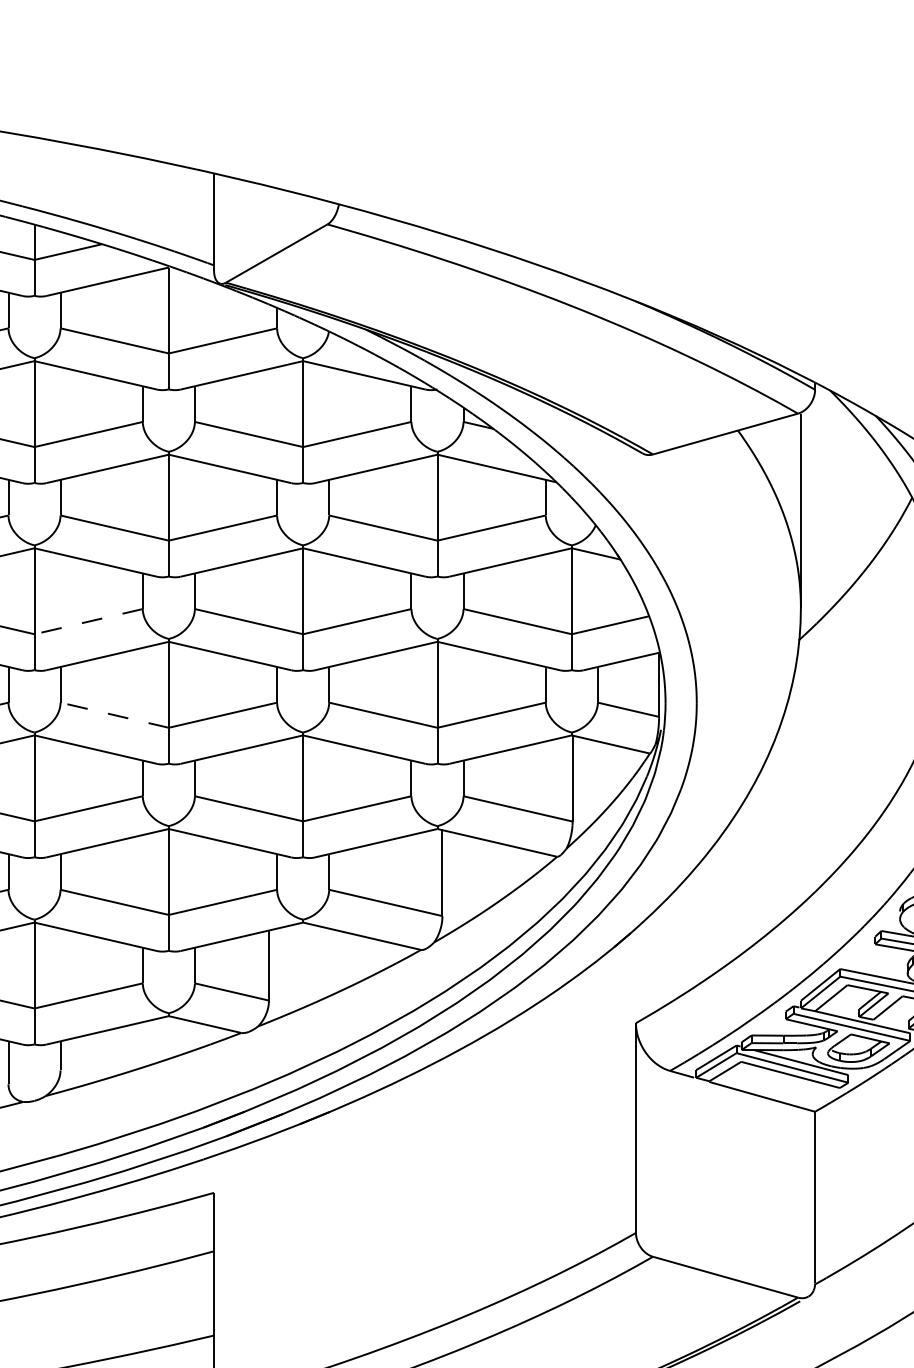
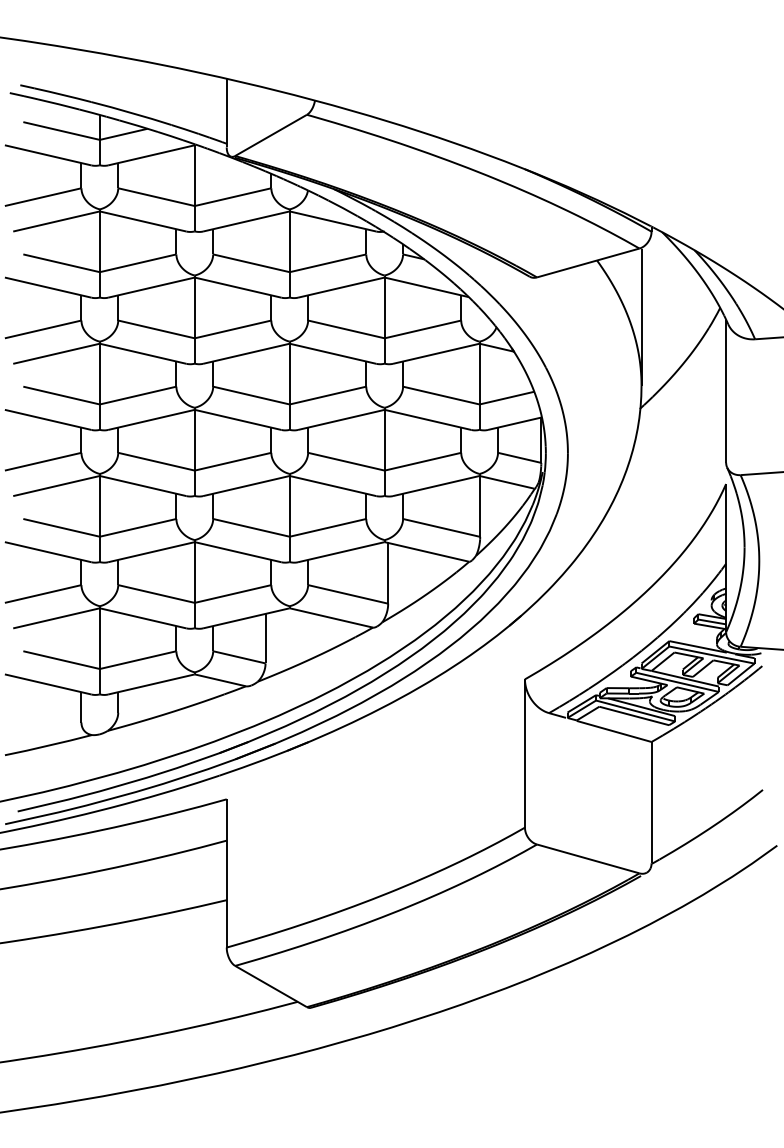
line: (87, 621) -> (137, 395), dashed -> solid
line: (114, 714) -> (156, 461), dashed -> solid

